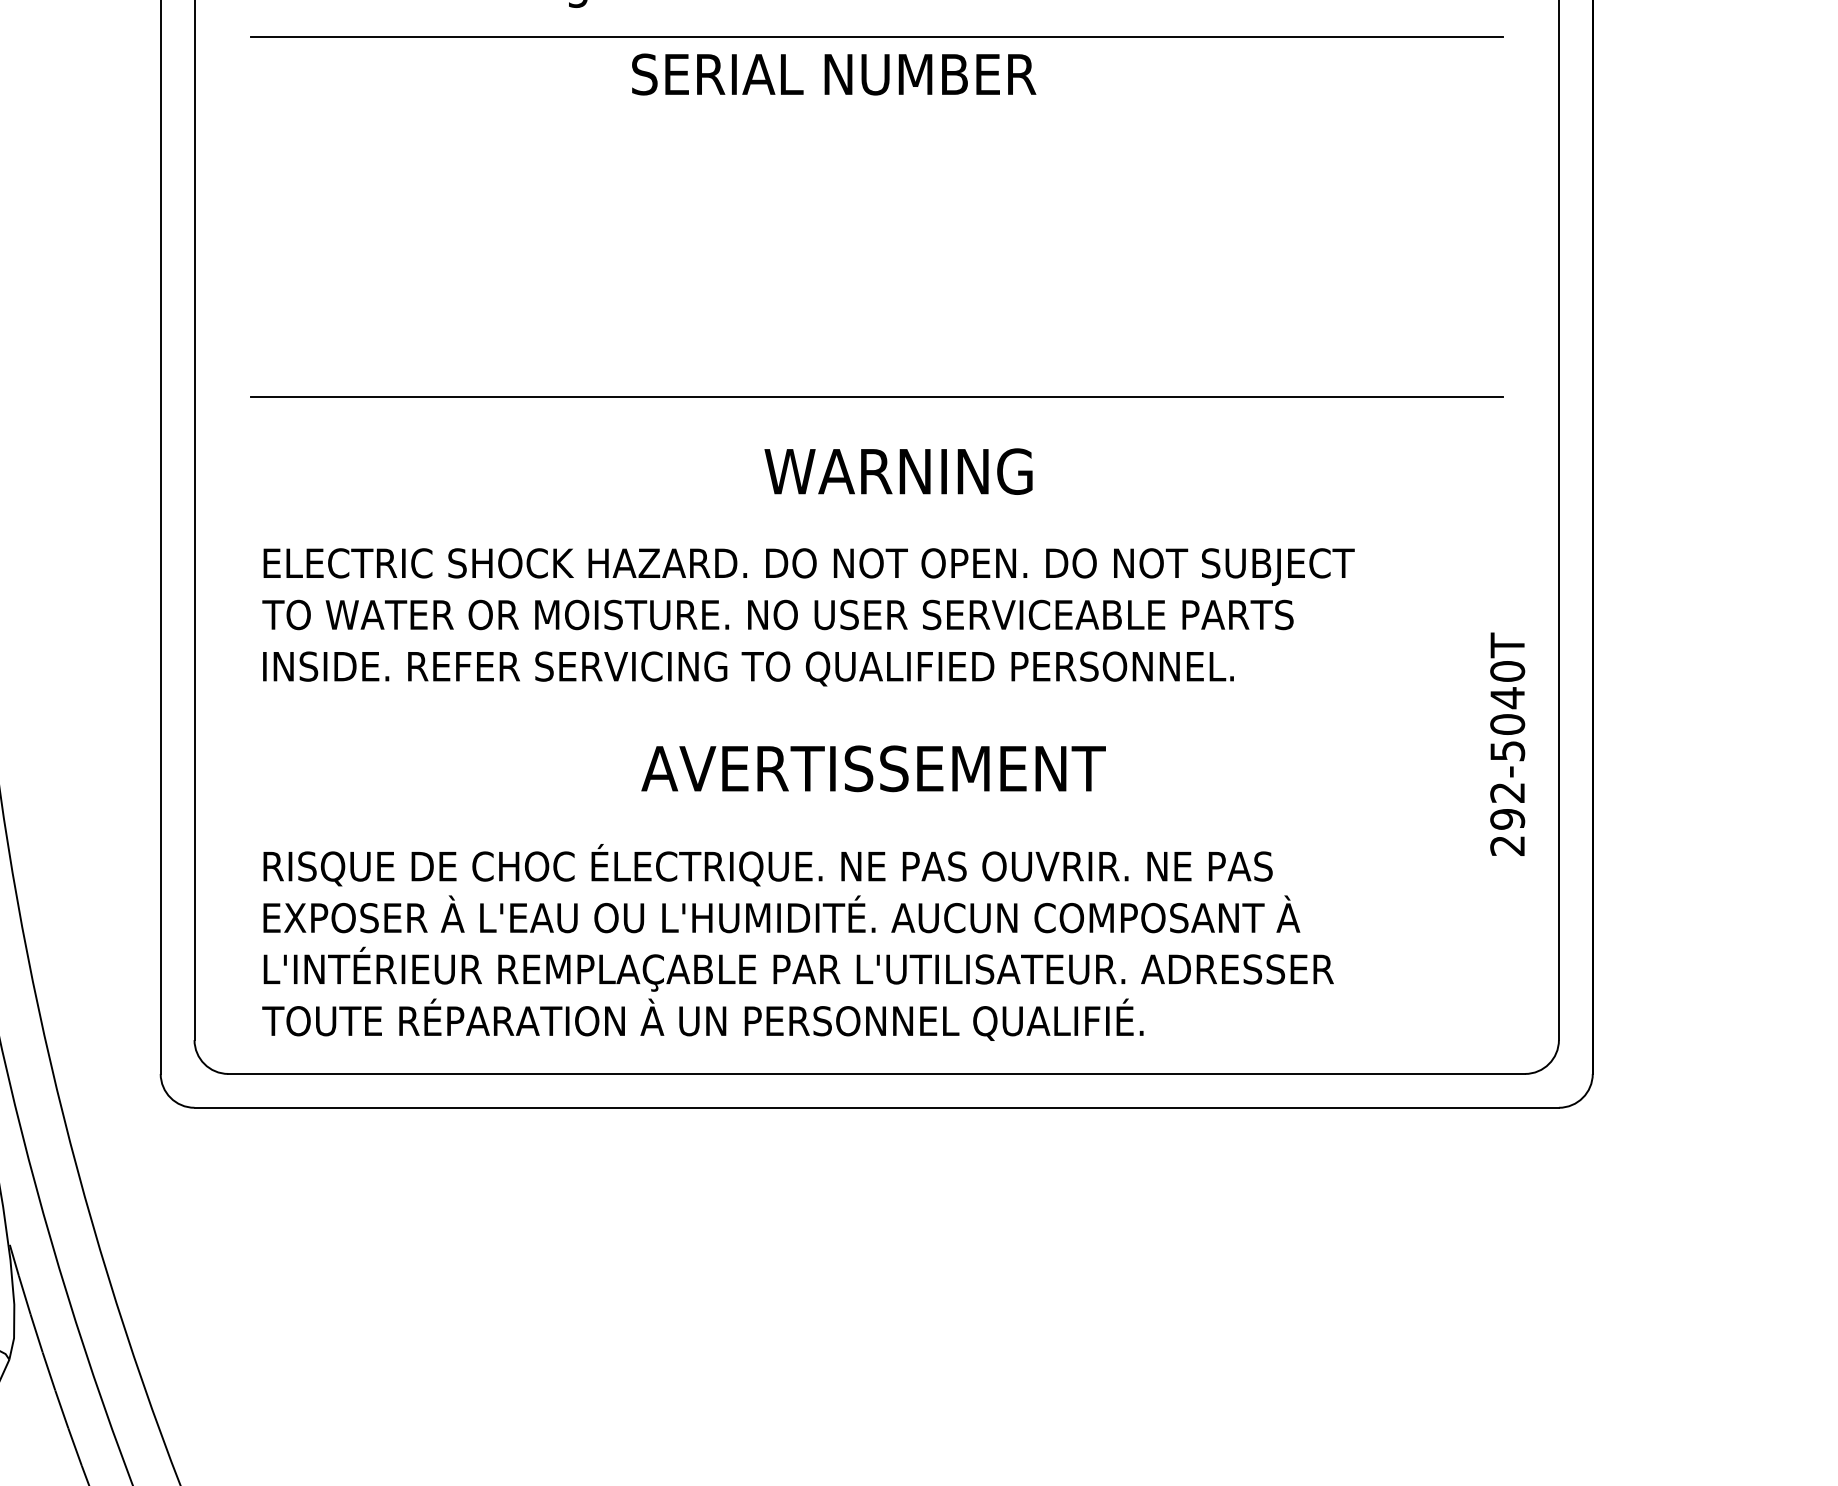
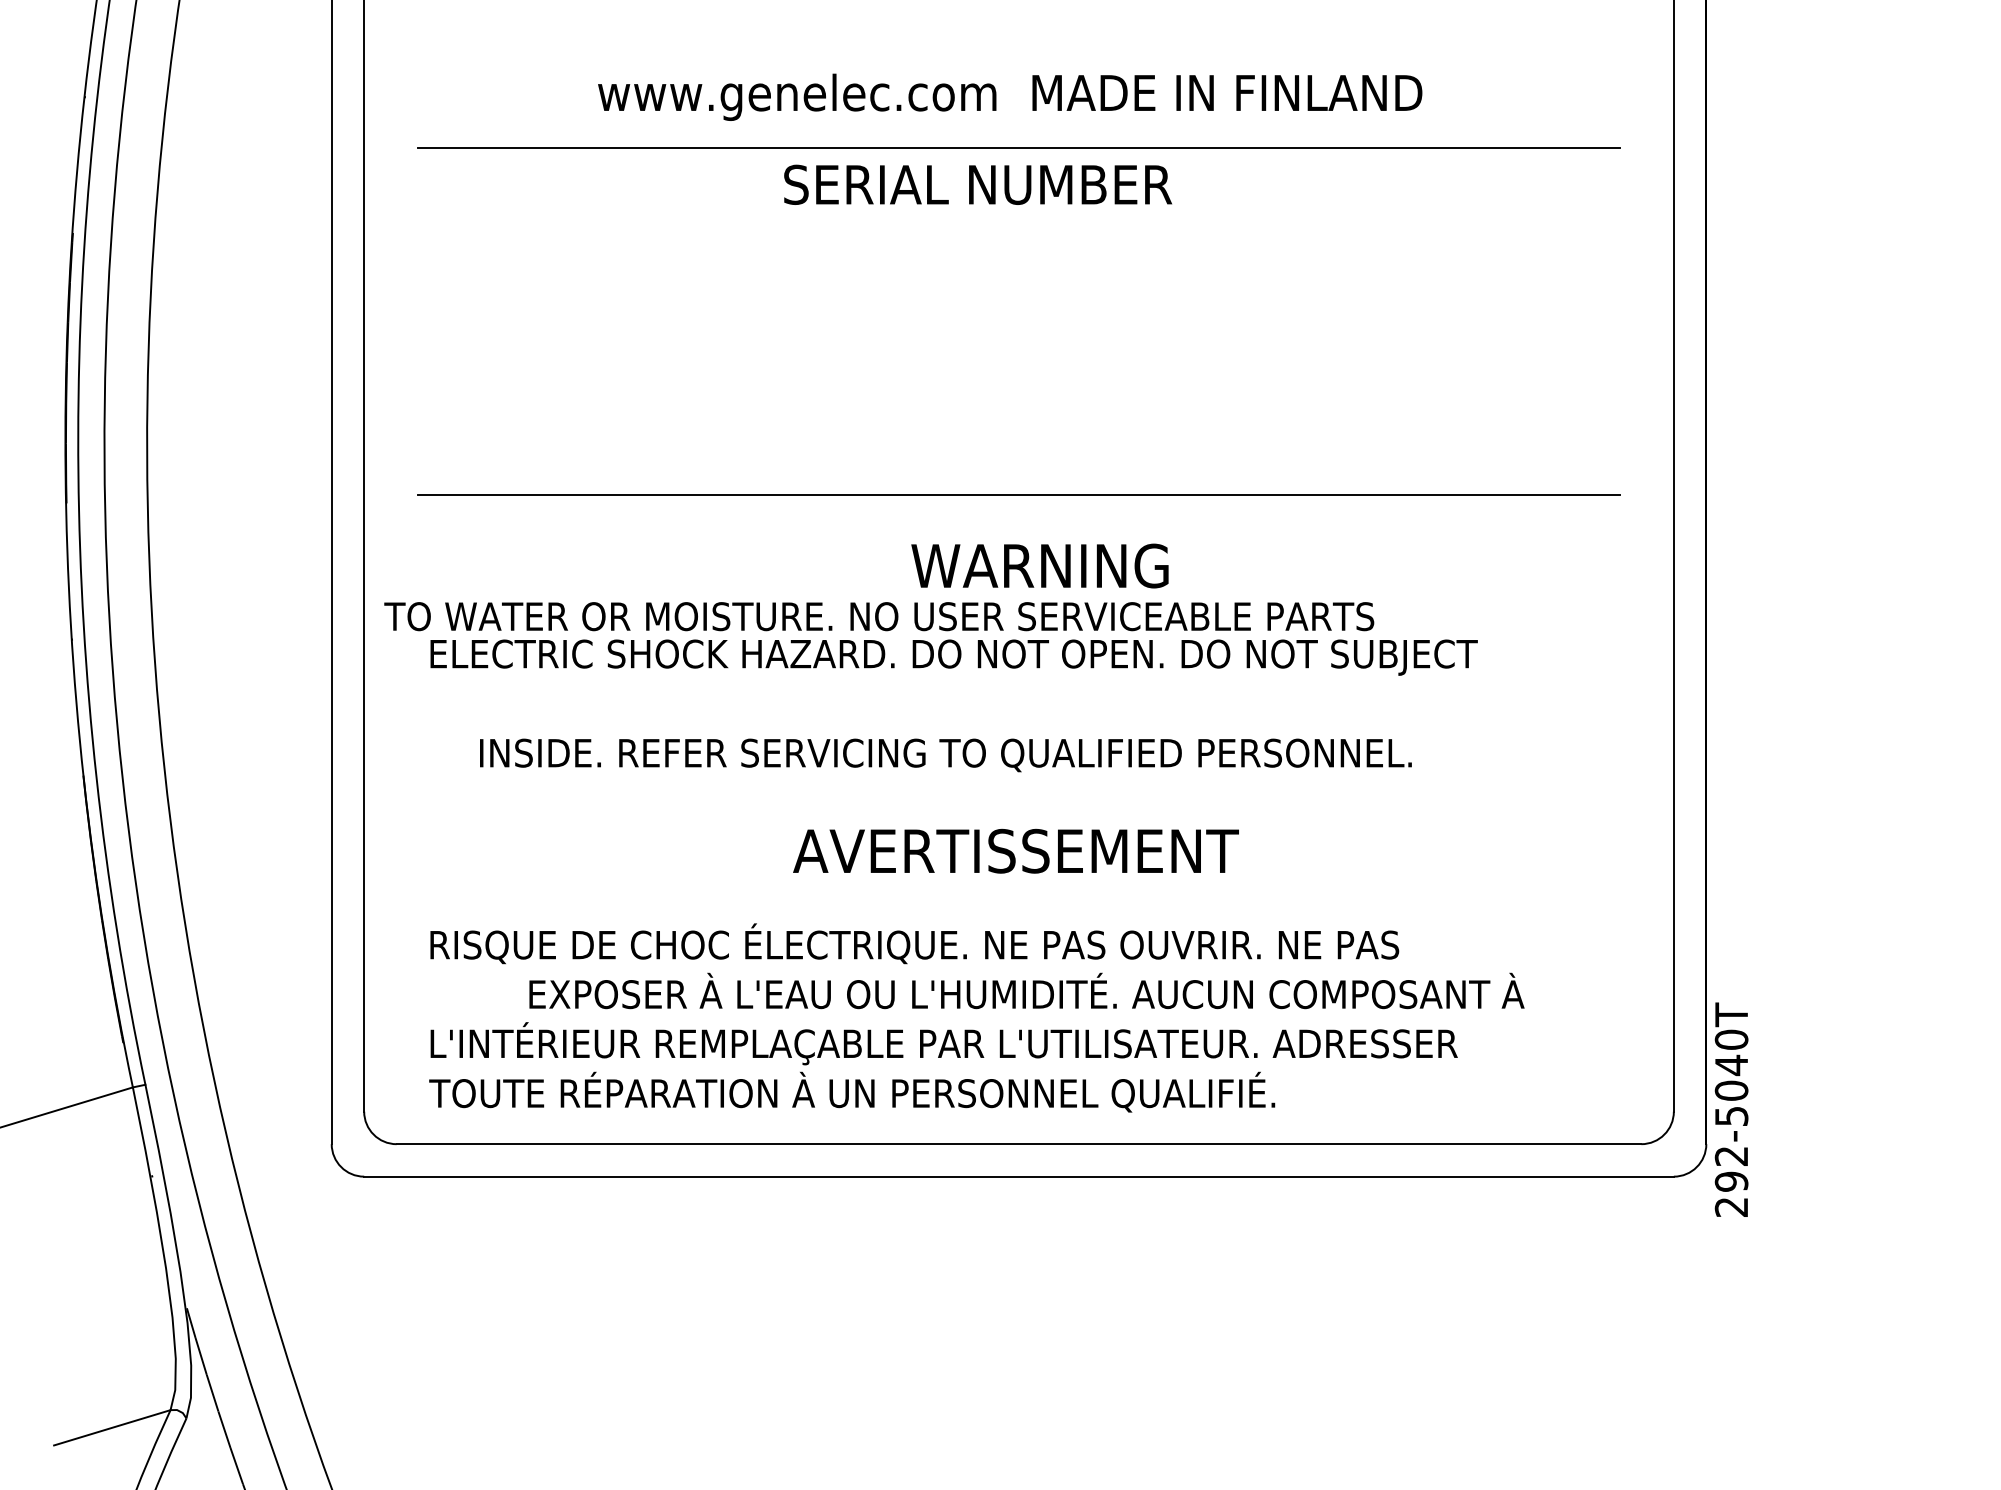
text: (778, 614) -> (879, 616), moved
text: (748, 669) -> (945, 755), moved
text: (1507, 744) -> (1731, 1109), moved
text: (781, 913) -> (1026, 990), moved

